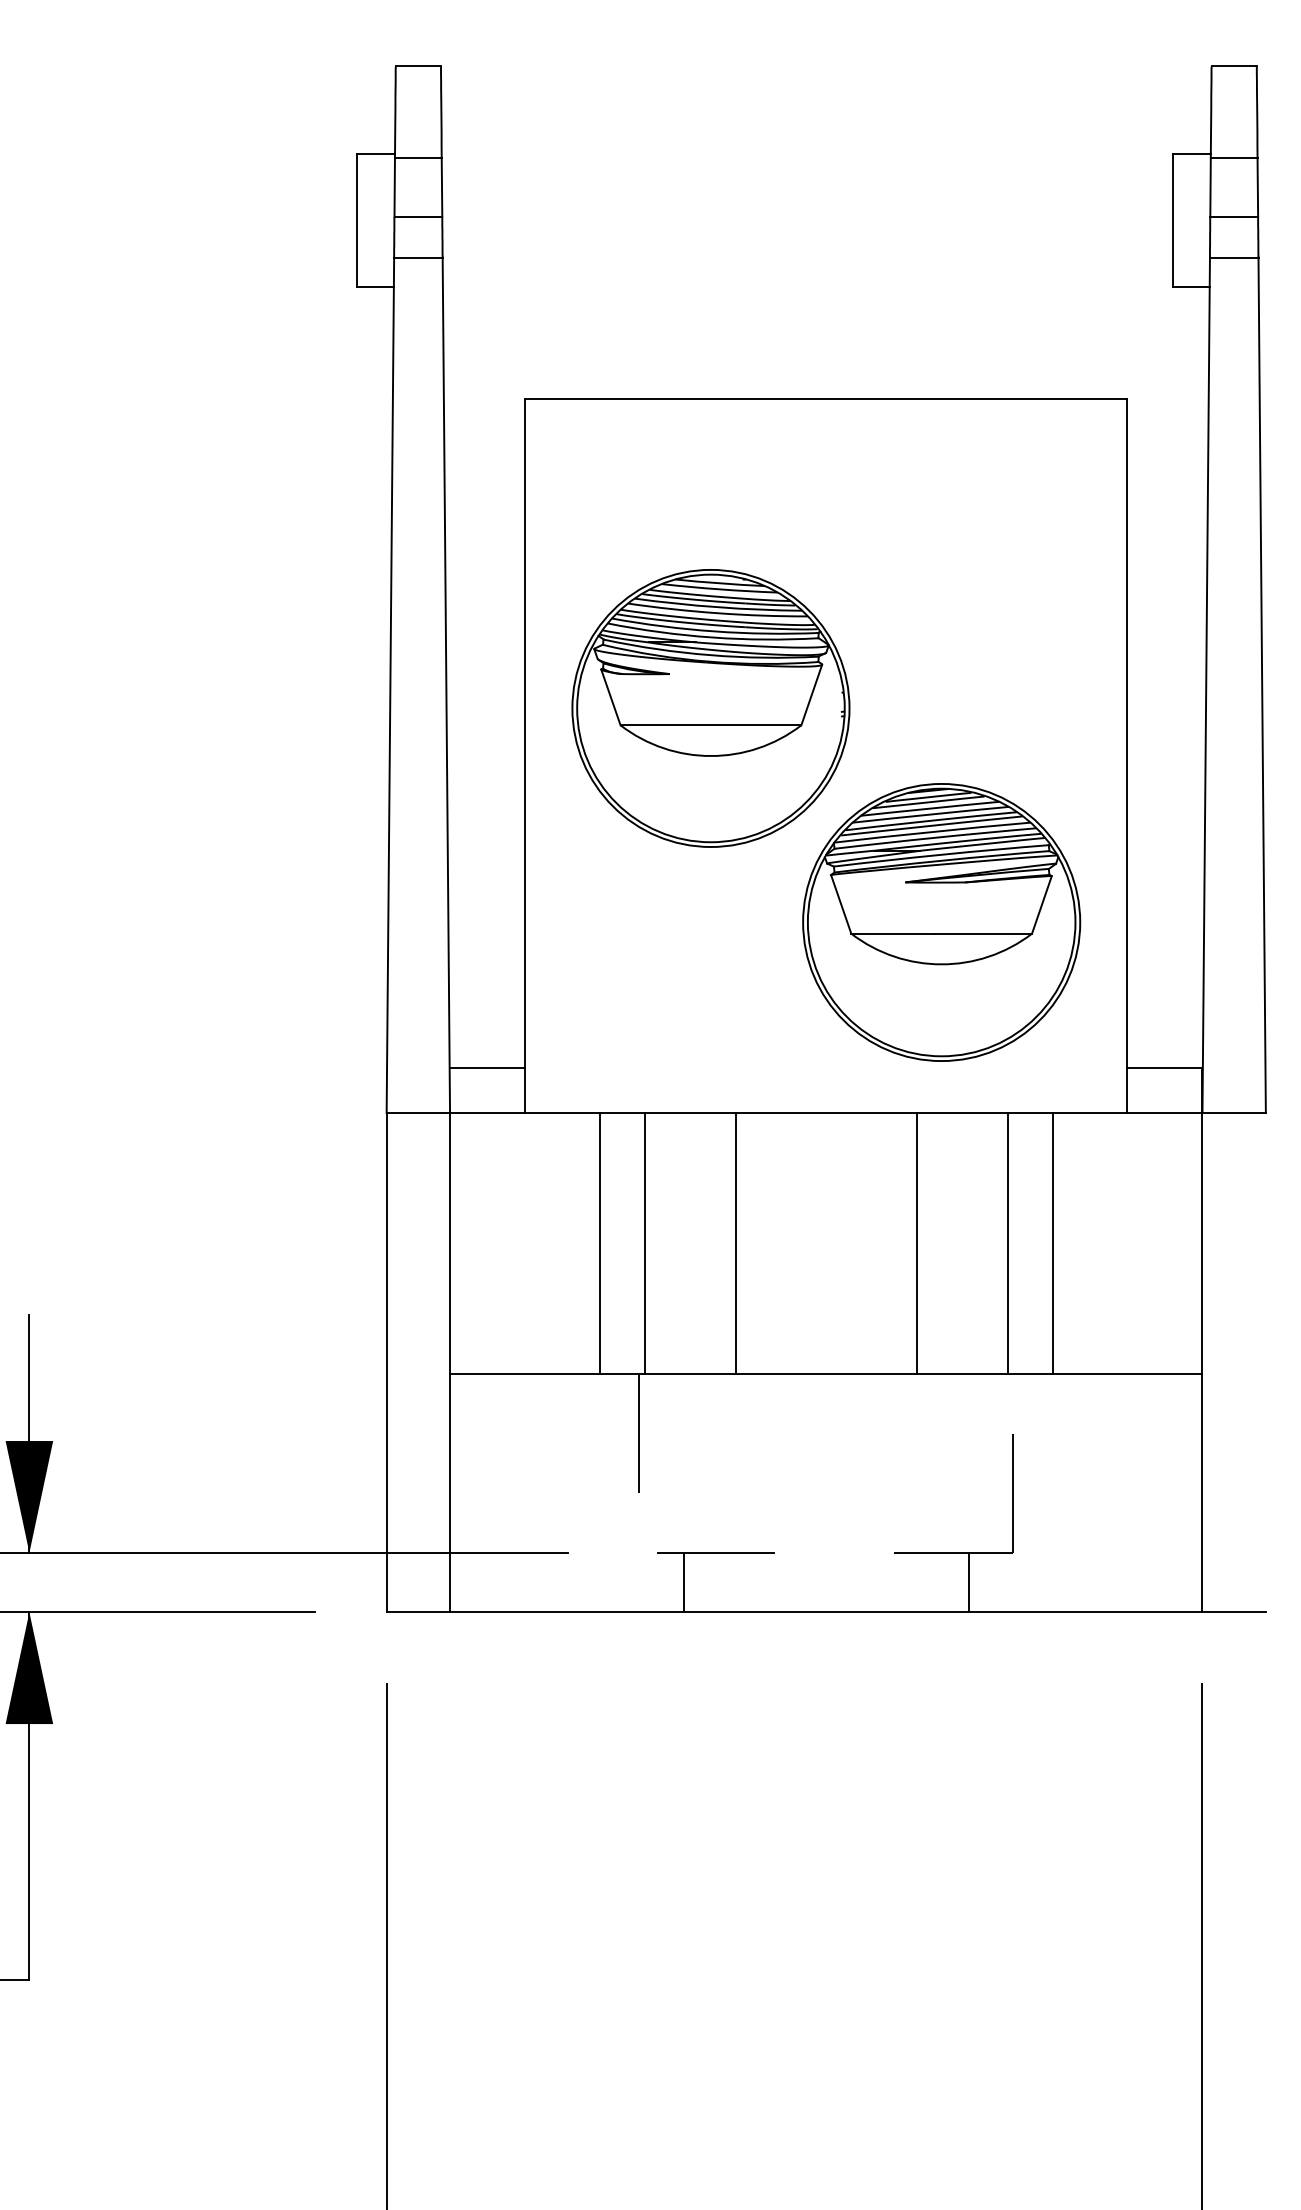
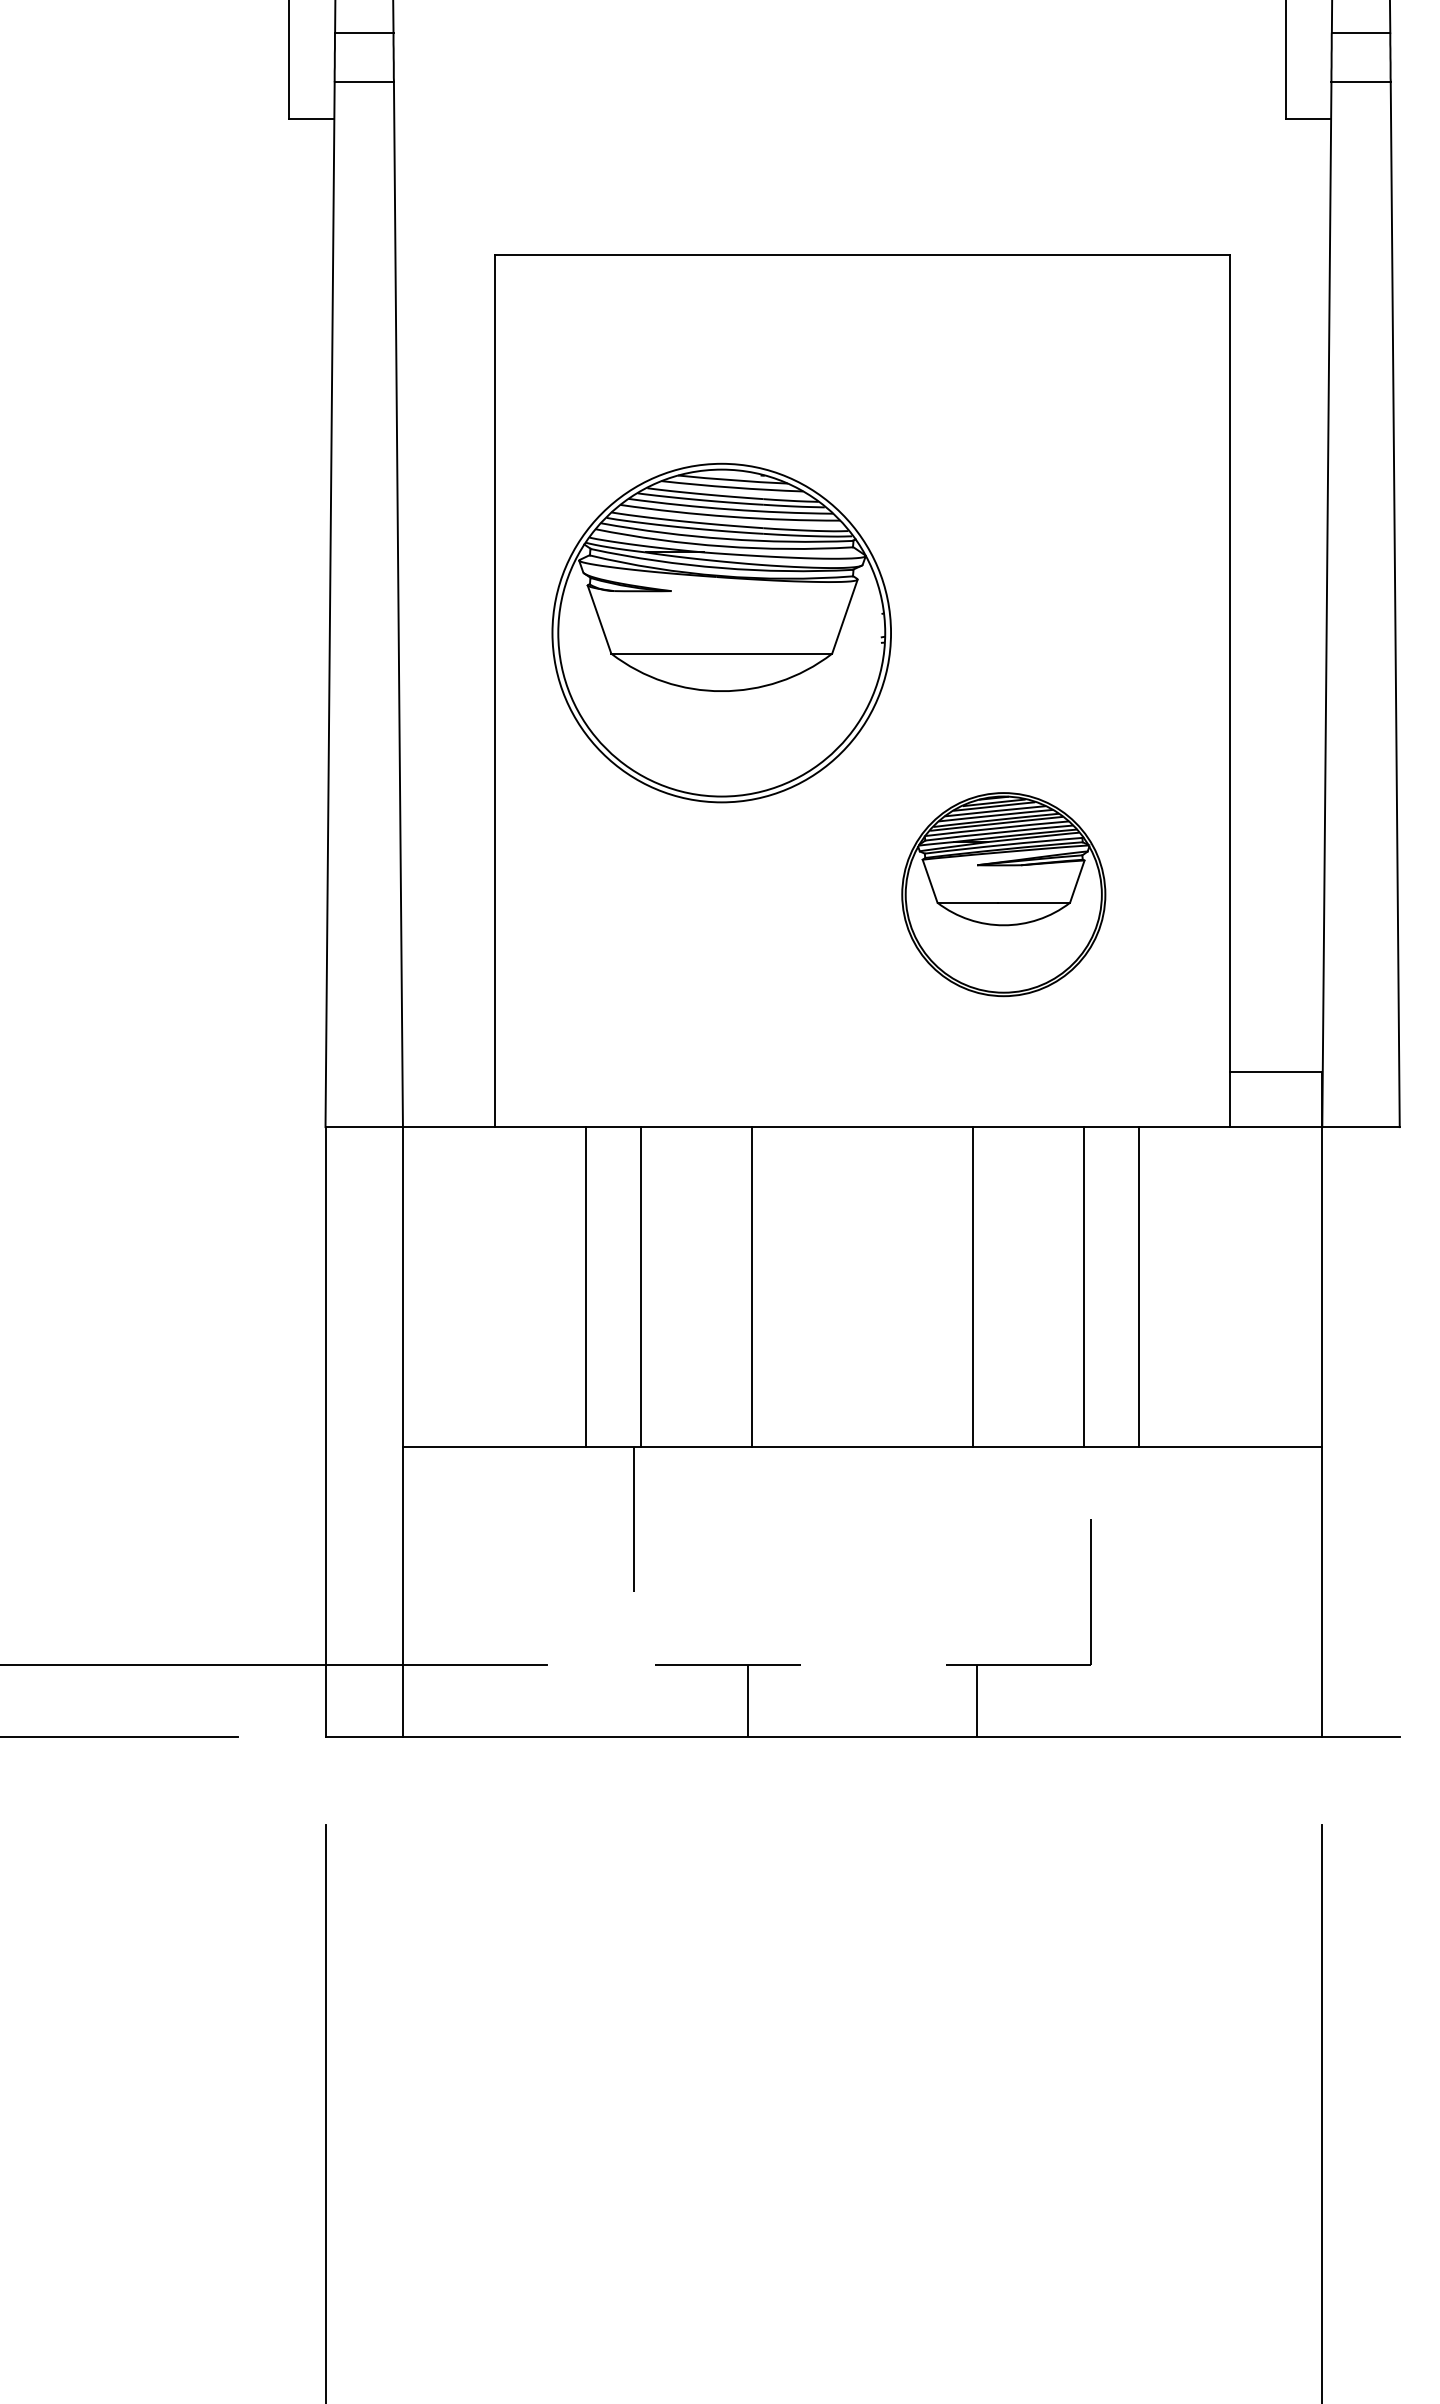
part: (941, 922) -> (1003, 894), size x0.6
line: (487, 1067) -> (448, 1071), removed
line: (684, 1582) -> (748, 1701), moved
line: (968, 1582) -> (976, 1701), moved

